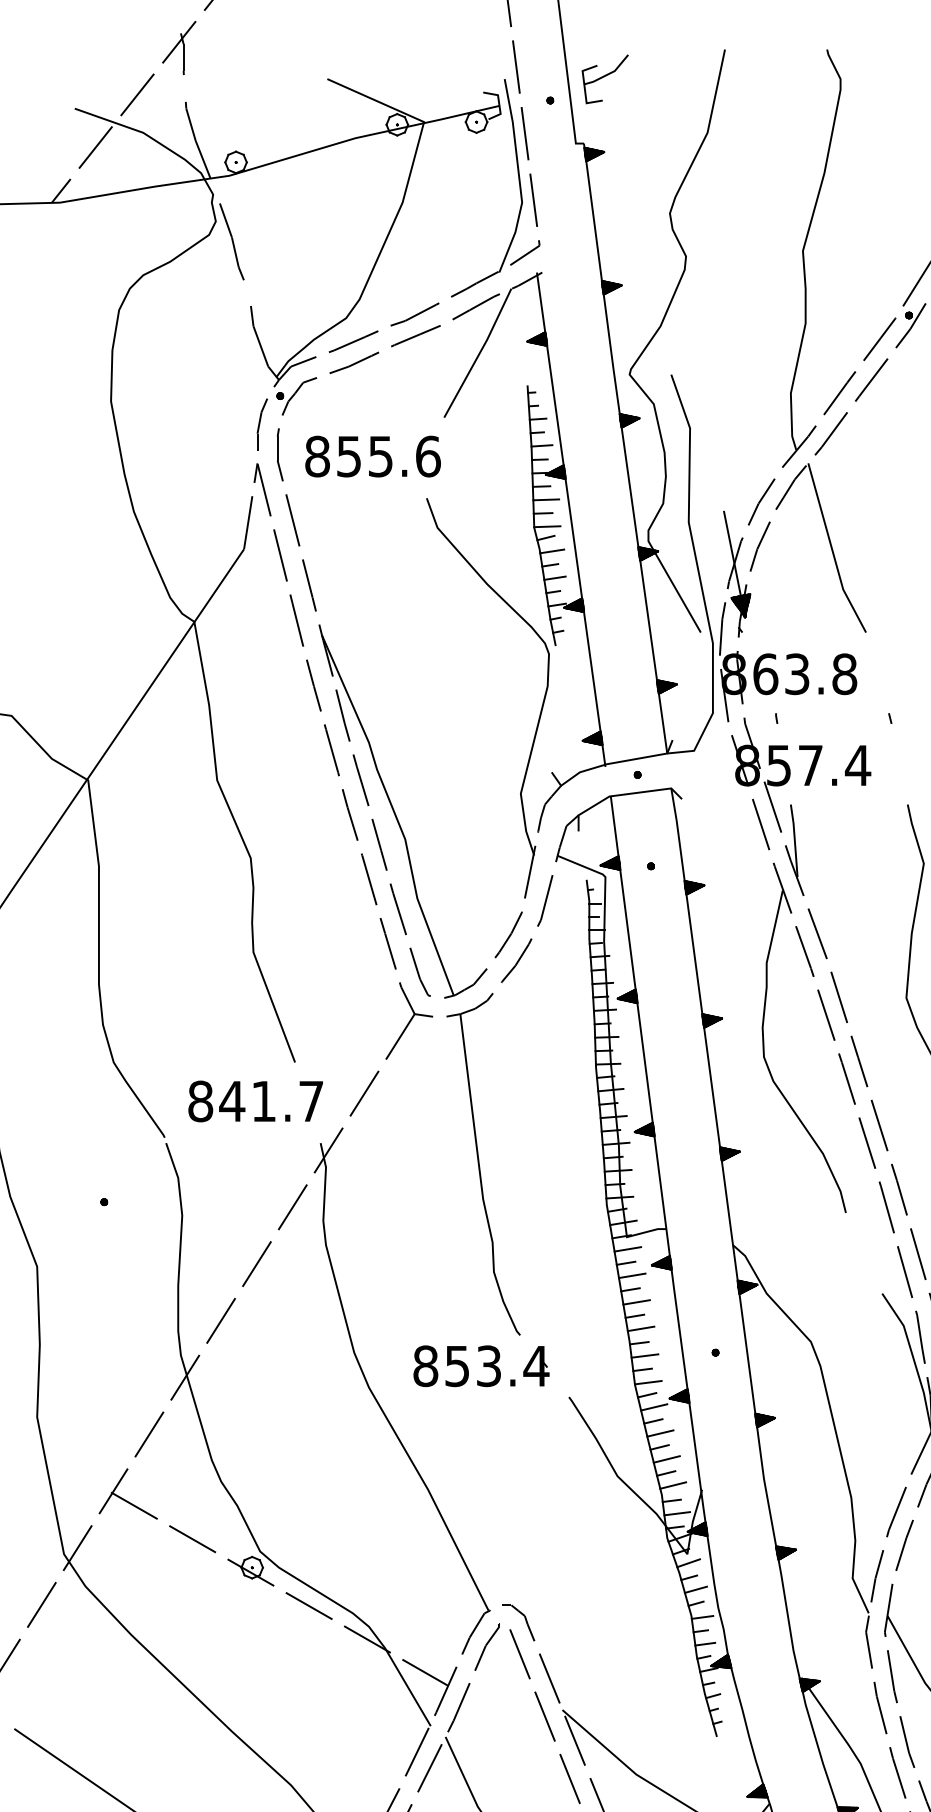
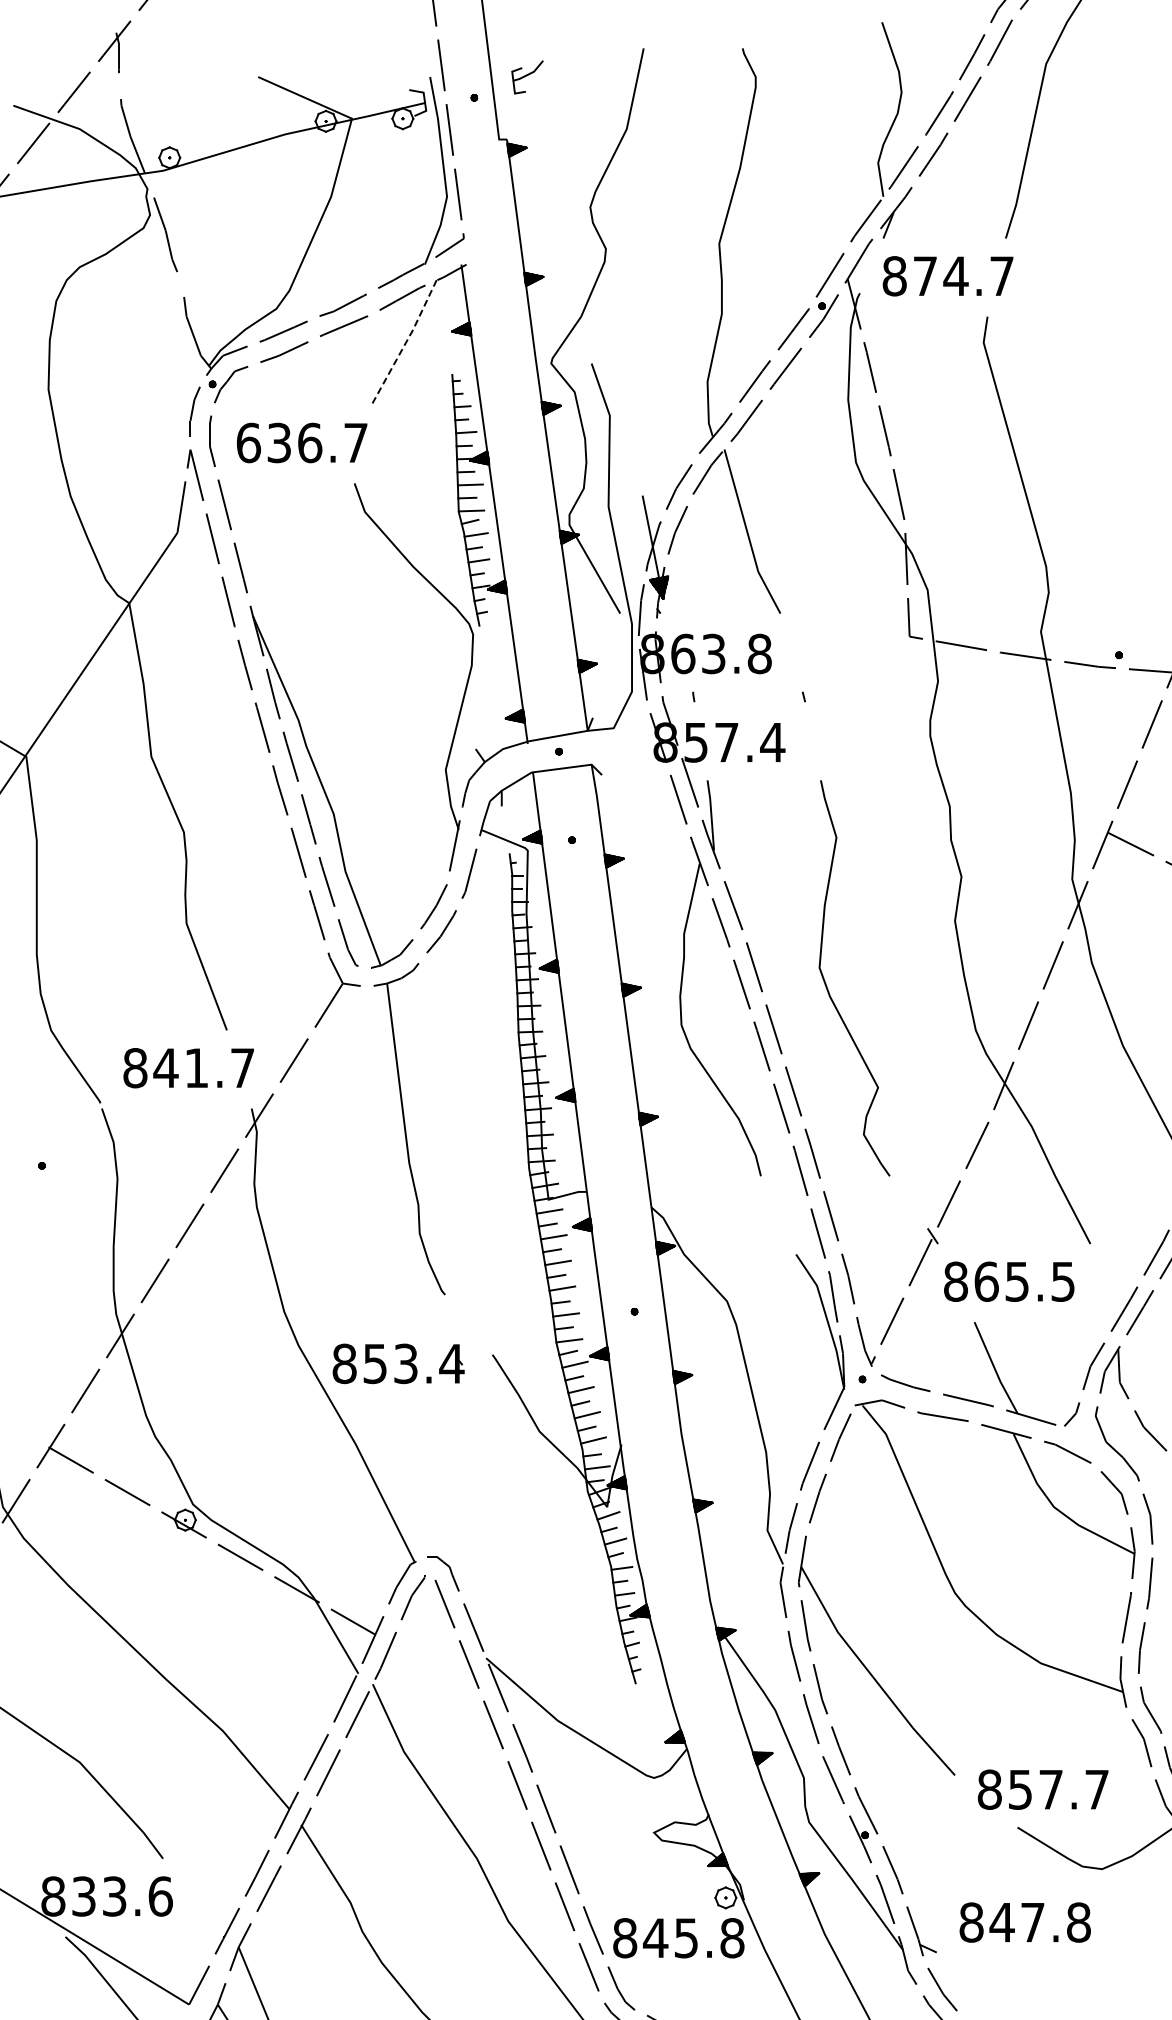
part: (605, 79) -> (527, 77), size x0.7
line: (479, 353) -> (405, 343), solid -> dashed
text: (373, 456) -> (302, 442), 855.6 -> 636.7
part: (481, 1365) -> (398, 1363), moved

